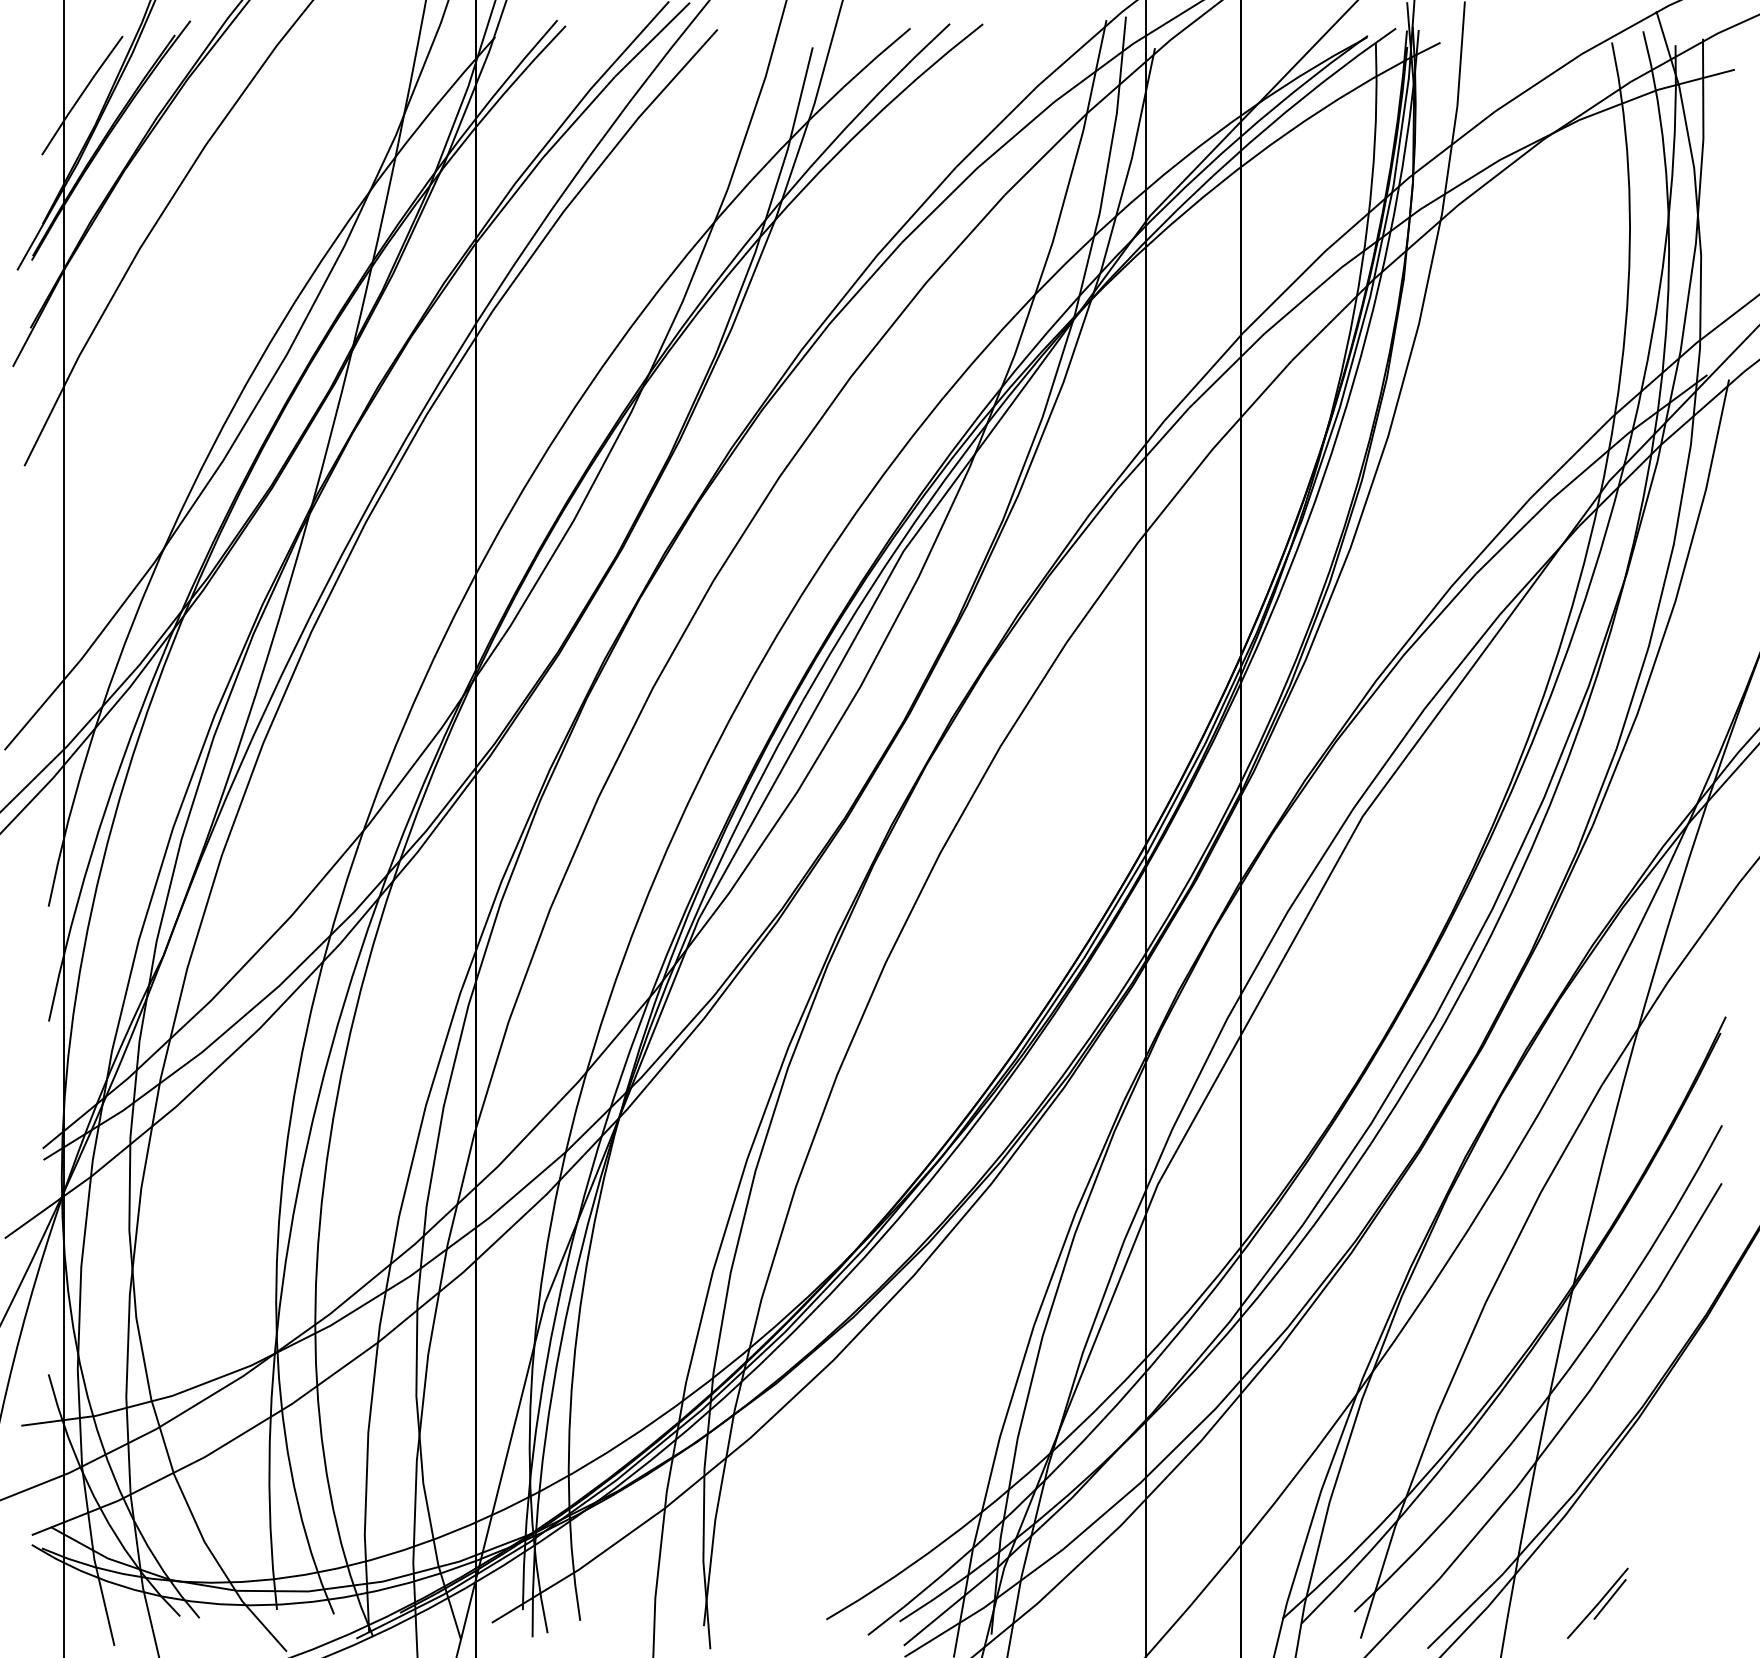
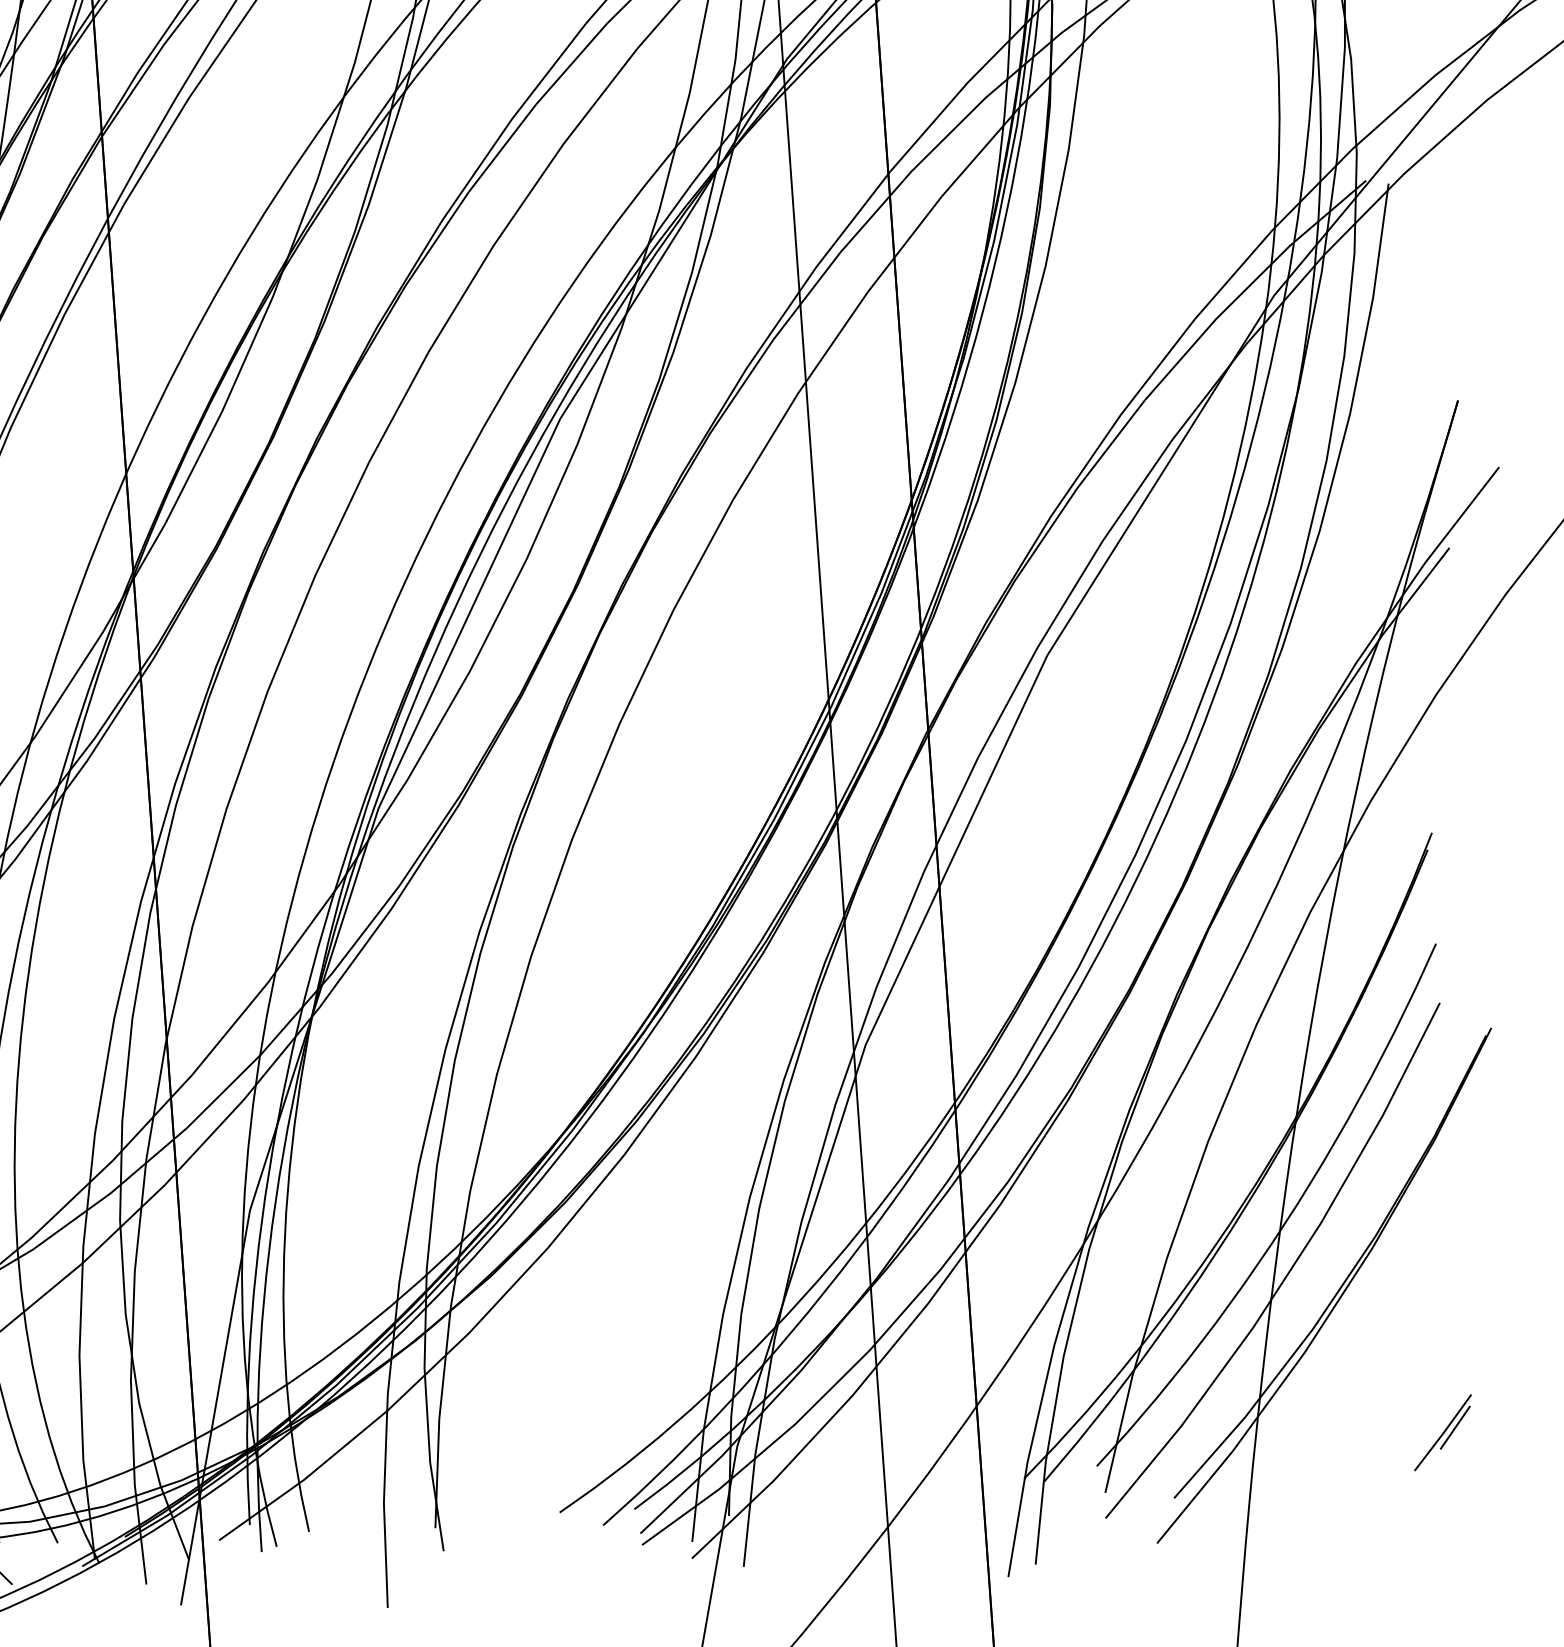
part: (1597, 1602) -> (1442, 1431), moved

